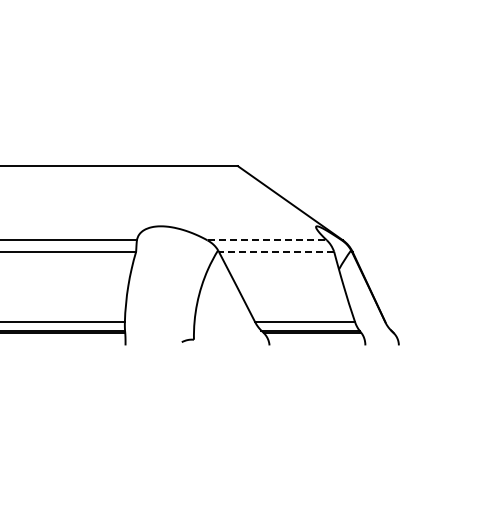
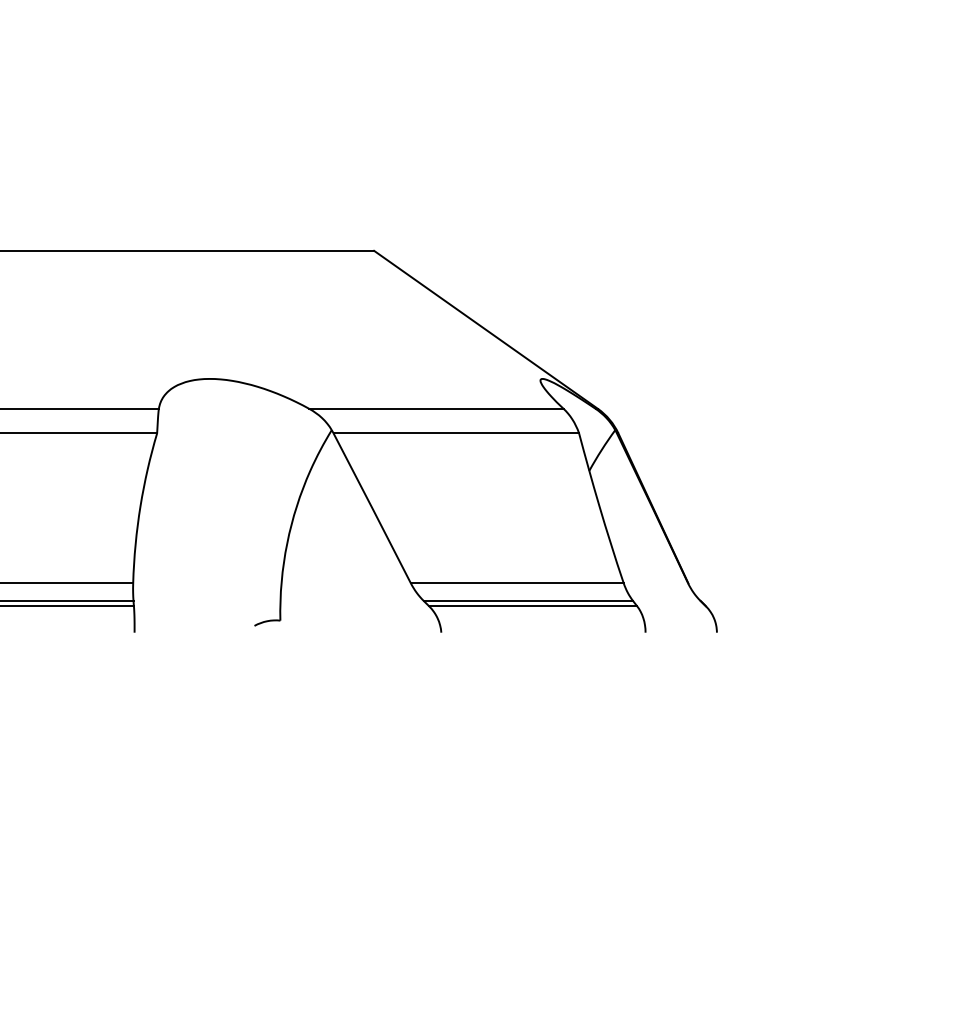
line: (267, 240) -> (437, 409), dashed -> solid
line: (276, 251) -> (456, 432), dashed -> solid

